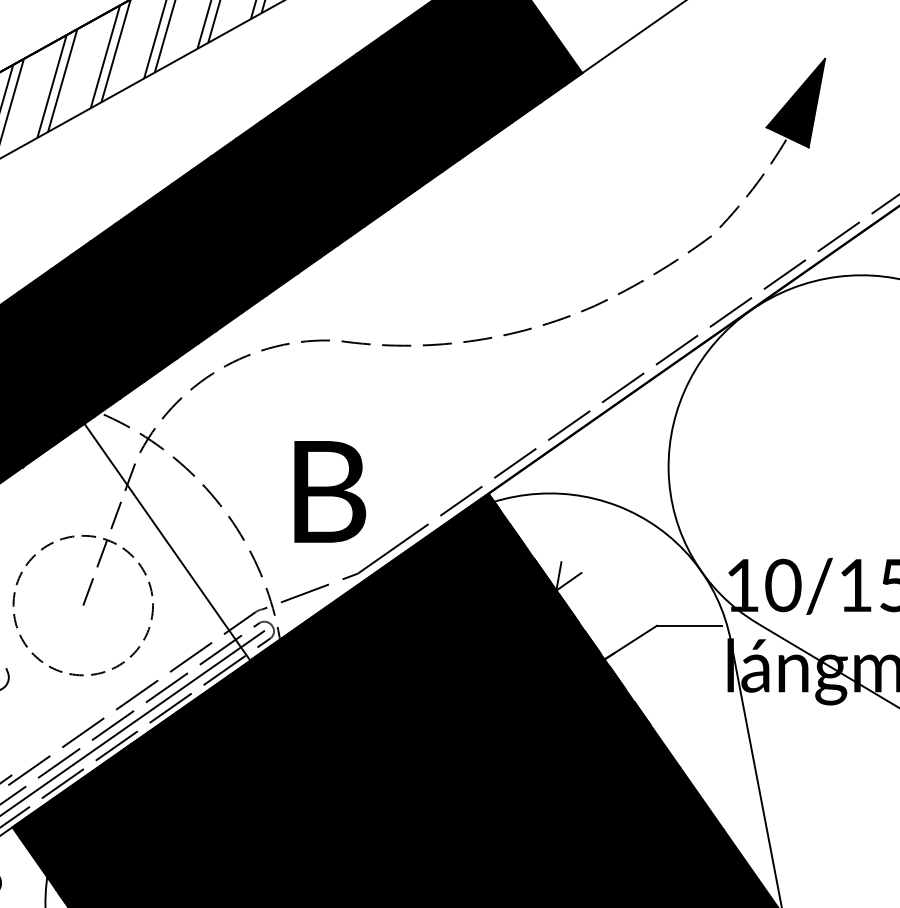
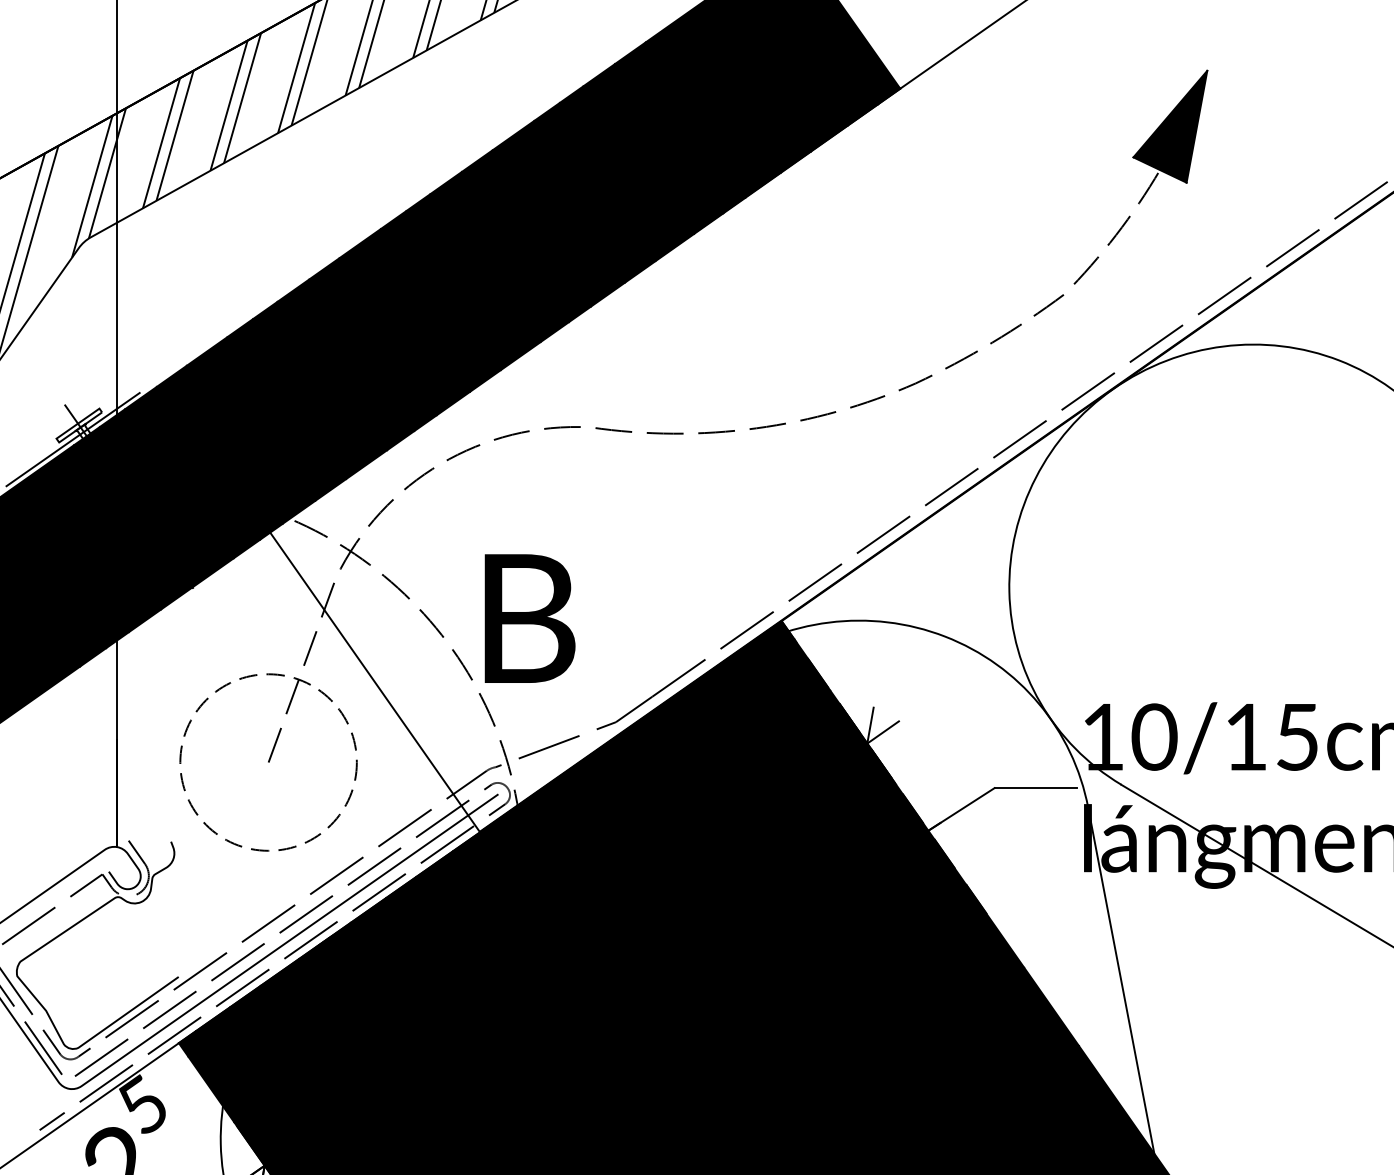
text: (329, 491) -> (529, 618), moved

